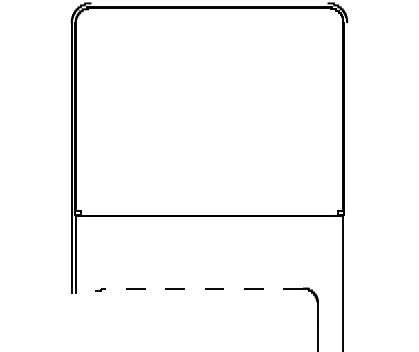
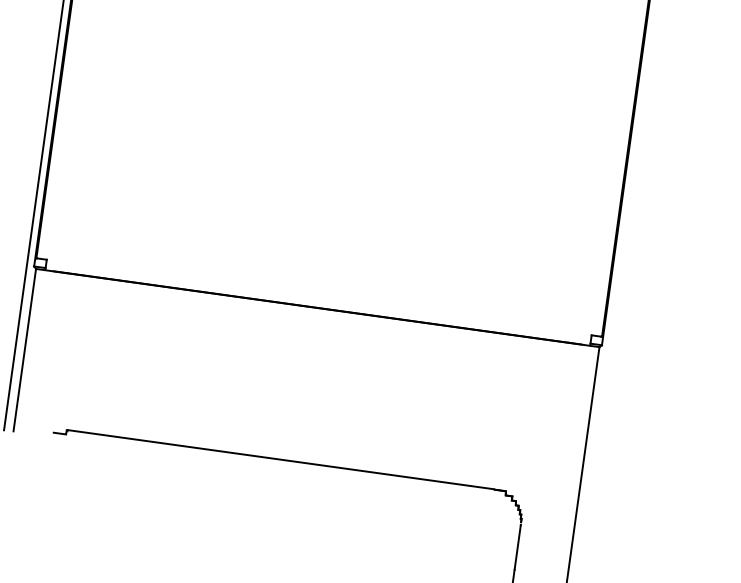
line: (202, 288) -> (281, 459), dashed -> solid

